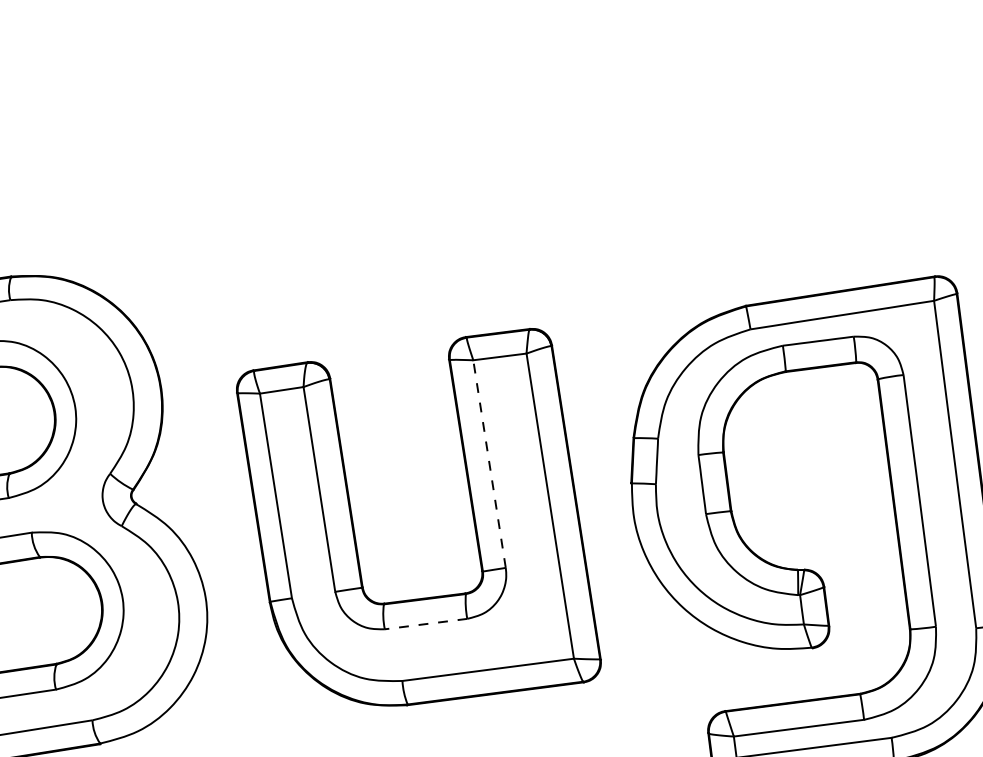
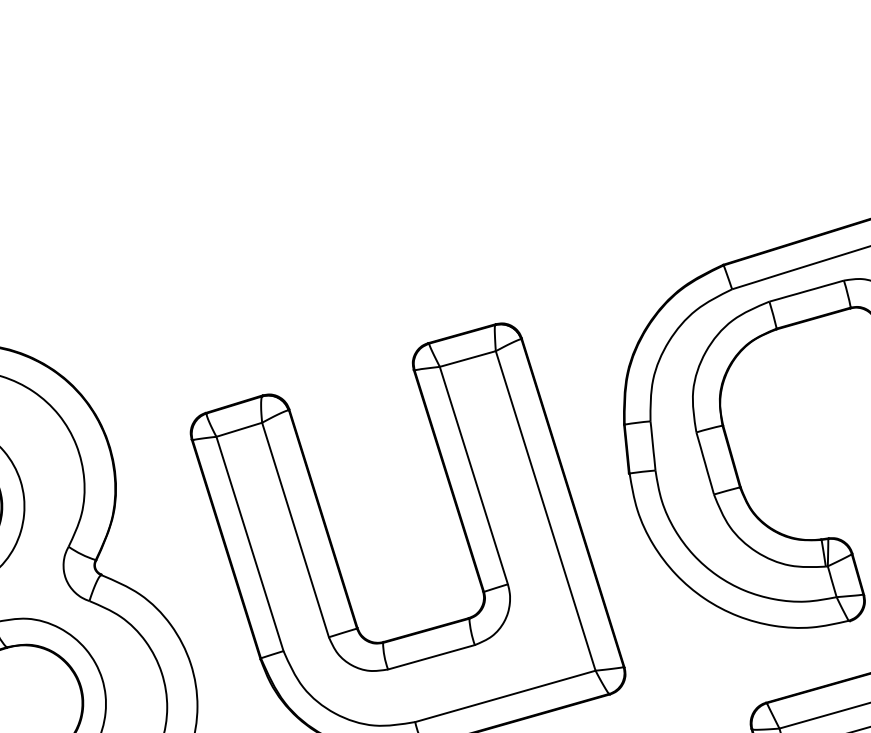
line: (489, 463) -> (473, 474), dashed -> solid
line: (426, 624) -> (431, 657), dashed -> solid

